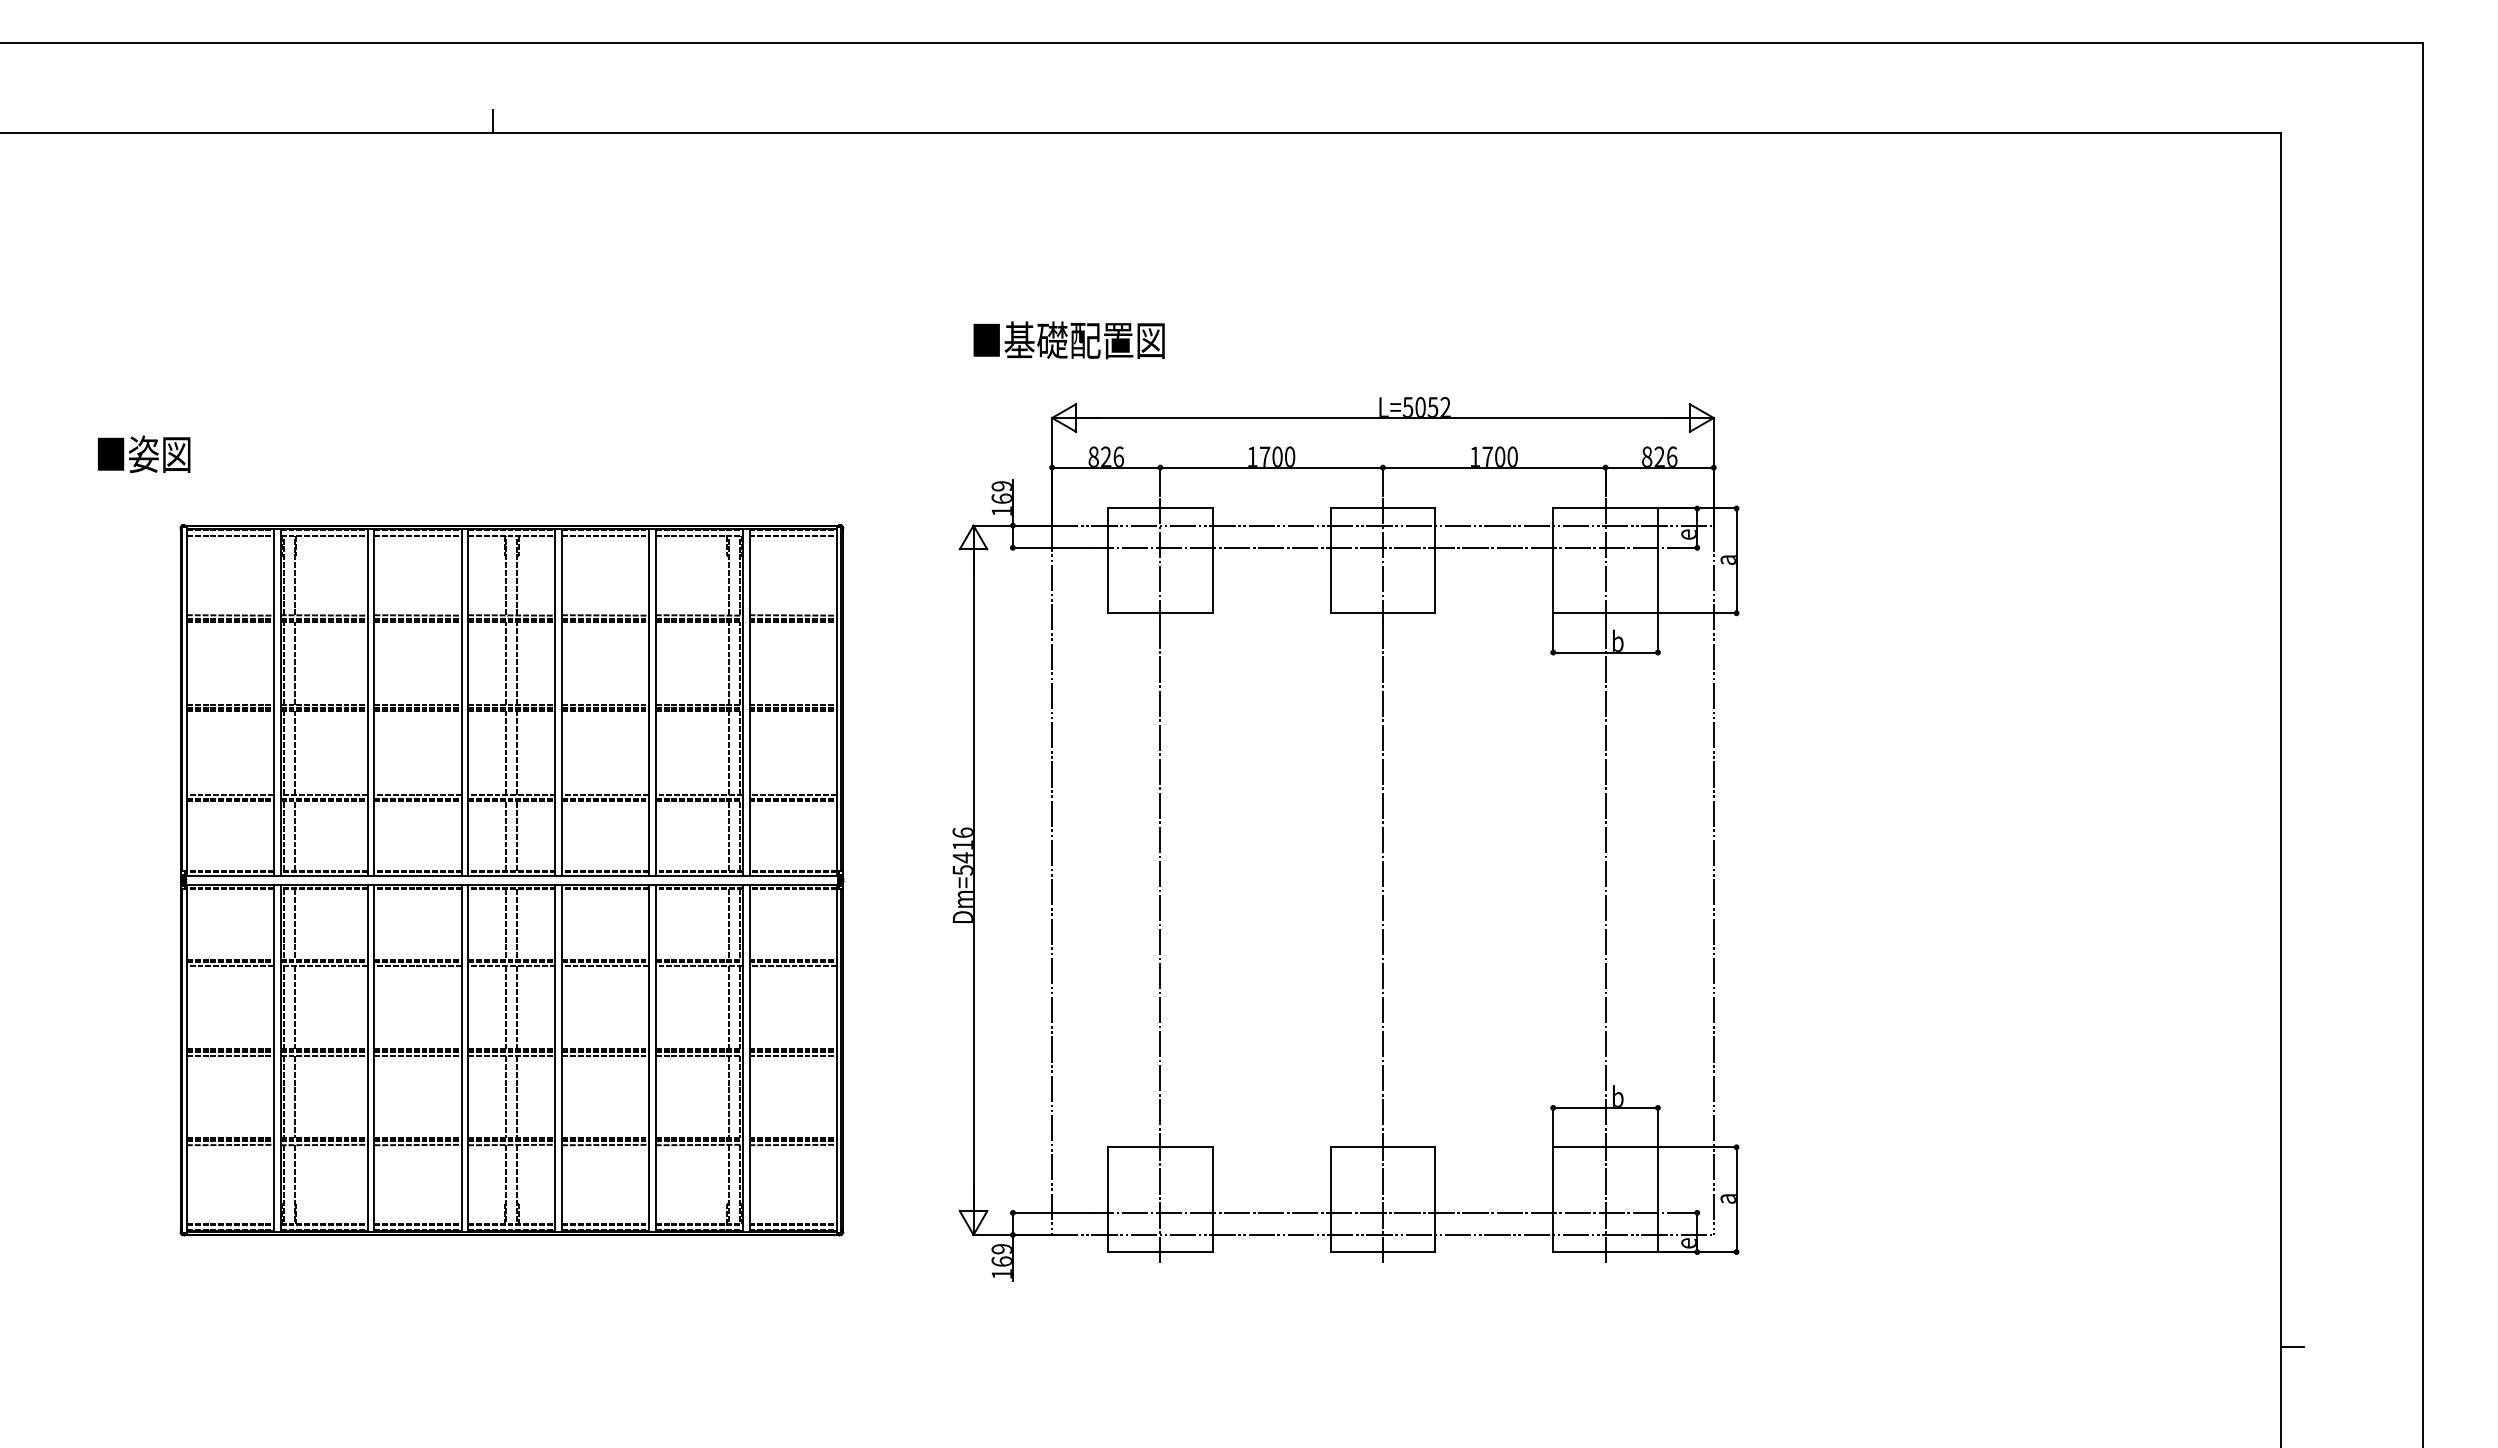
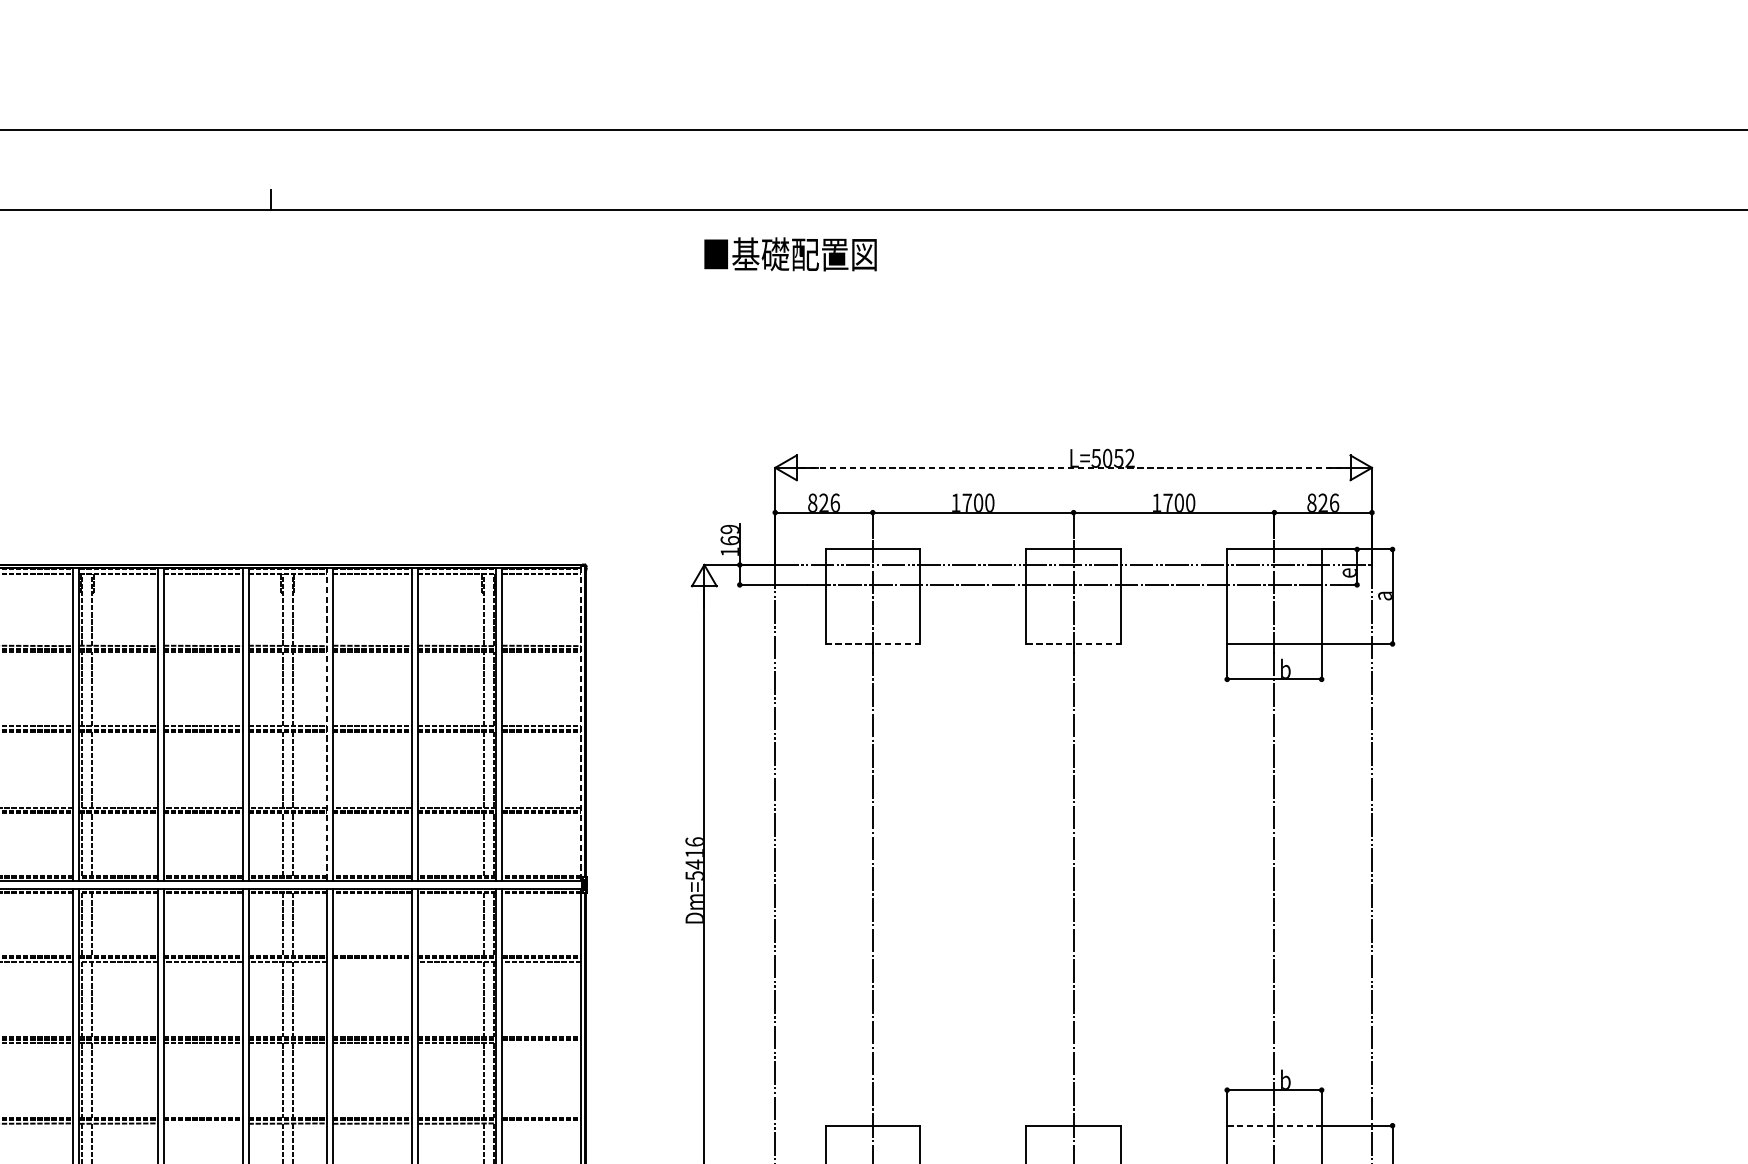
text: (1068, 340) -> (789, 254), moved
line: (1383, 418) -> (1074, 468), solid -> dashed
line: (1160, 613) -> (872, 644), solid -> dashed
line: (1383, 613) -> (1074, 644), solid -> dashed
line: (836, 700) -> (580, 722), solid -> dashed
line: (555, 702) -> (327, 724), solid -> dashed
line: (605, 965) -> (372, 961), removed
line: (792, 1056) -> (541, 1043), removed
line: (417, 1144) -> (202, 1123), removed
line: (792, 1144) -> (541, 1123), removed
line: (1606, 1147) -> (1275, 1125), solid -> dashed

